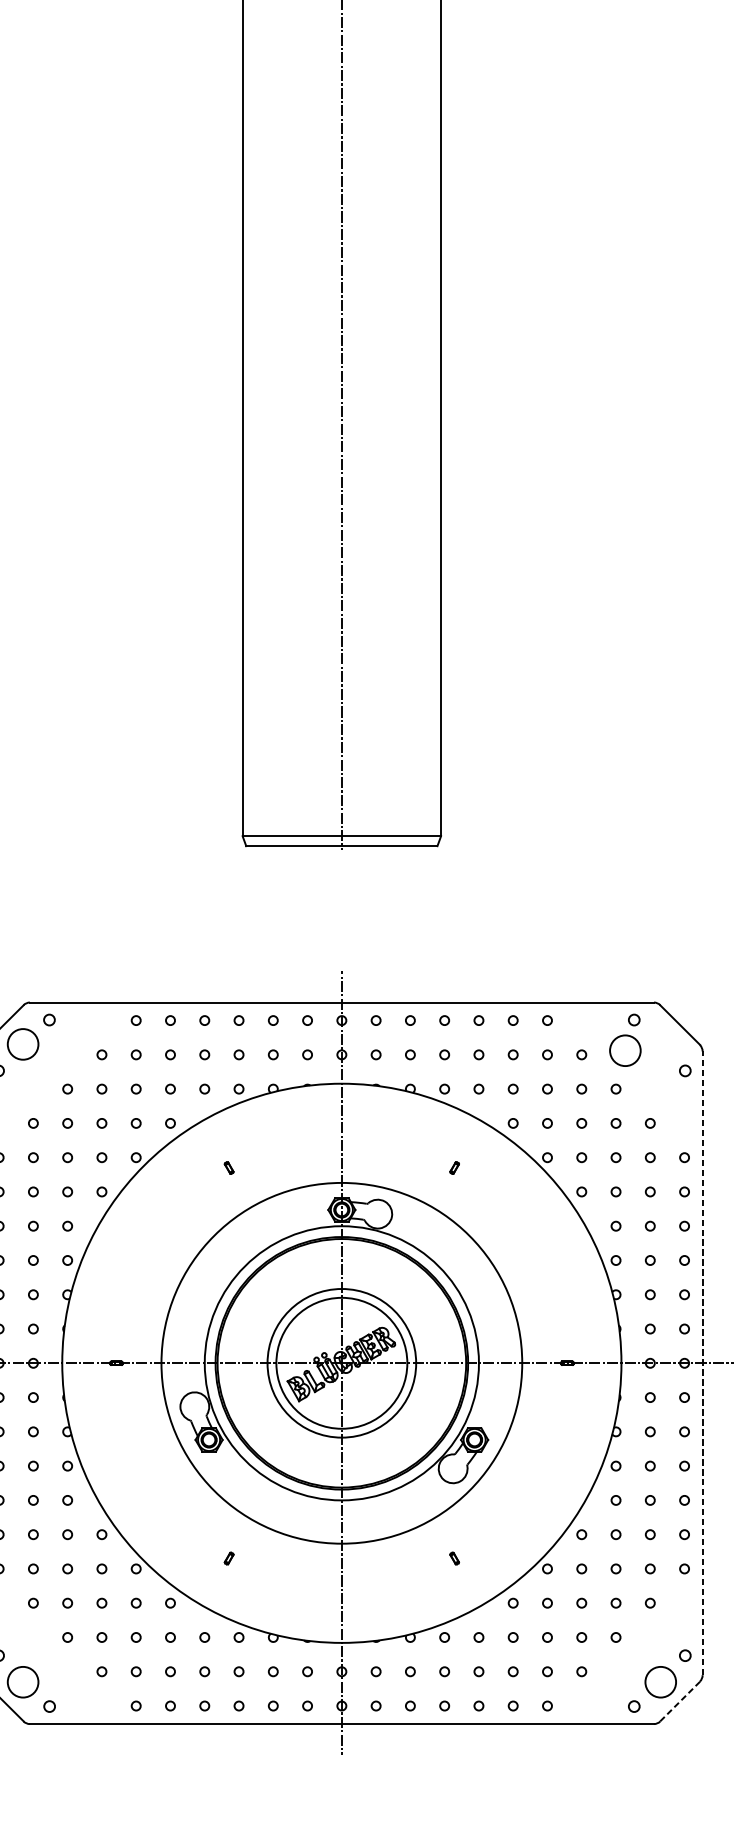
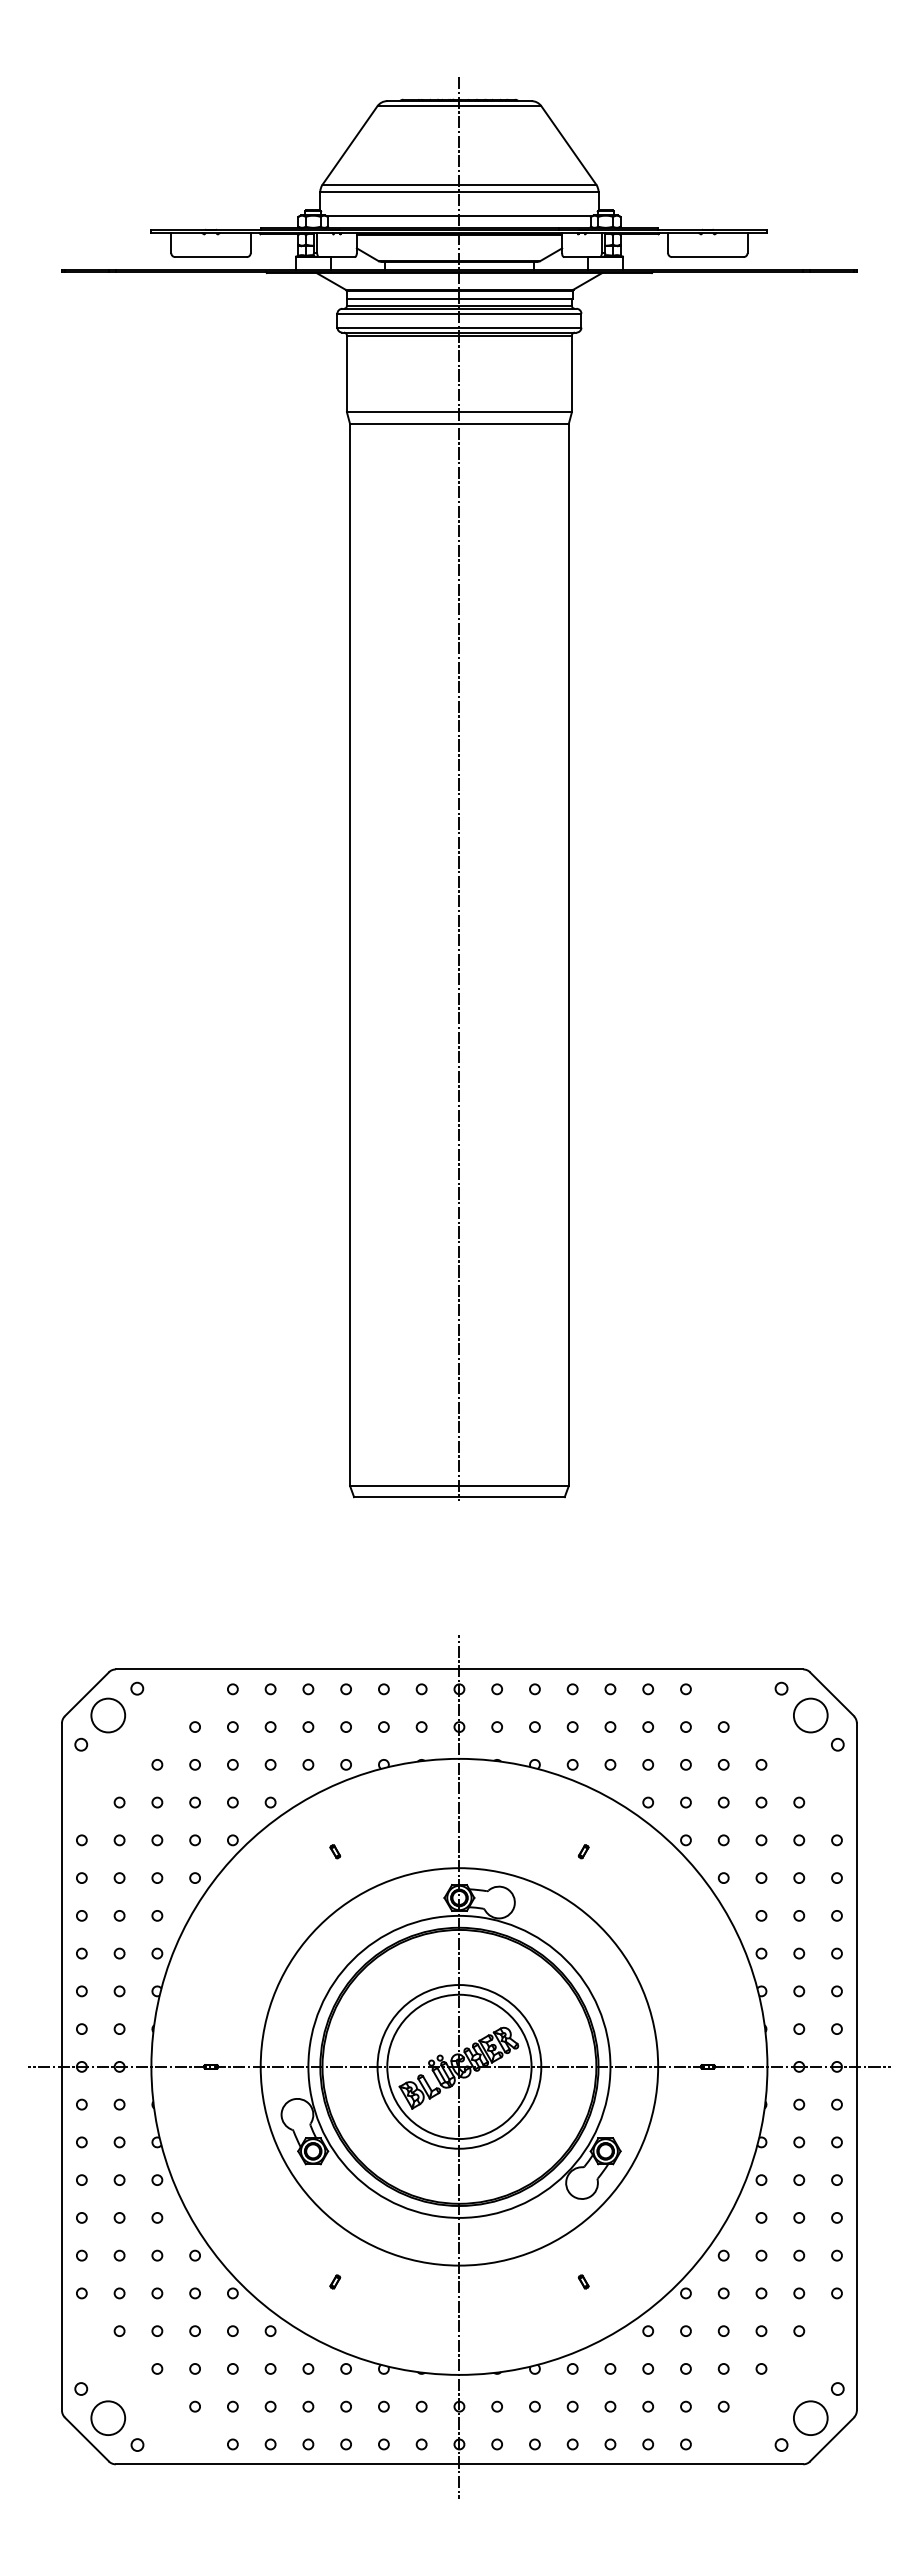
circle: (625, 1050) -> (810, 1715), moved
line: (702, 1362) -> (856, 2066), dashed -> solid
line: (680, 1701) -> (832, 2439), dashed -> solid

